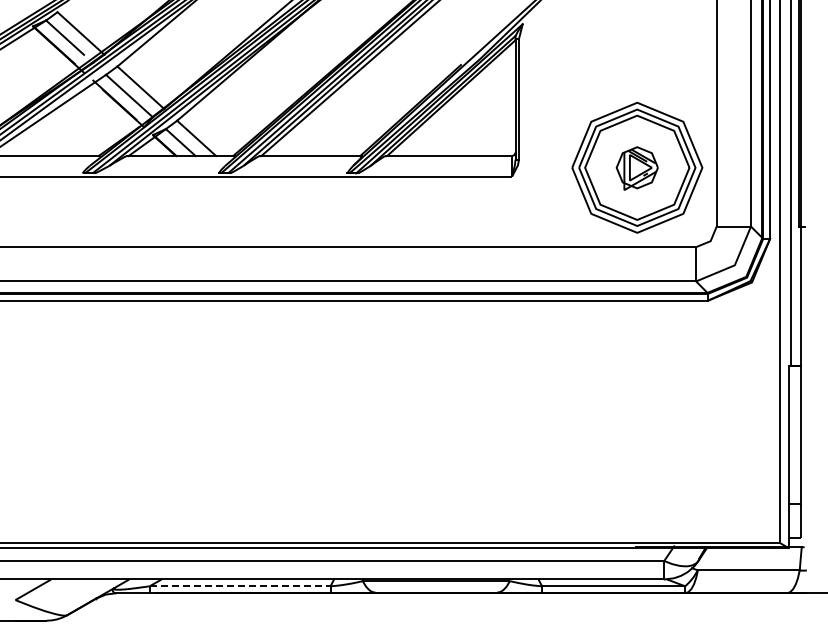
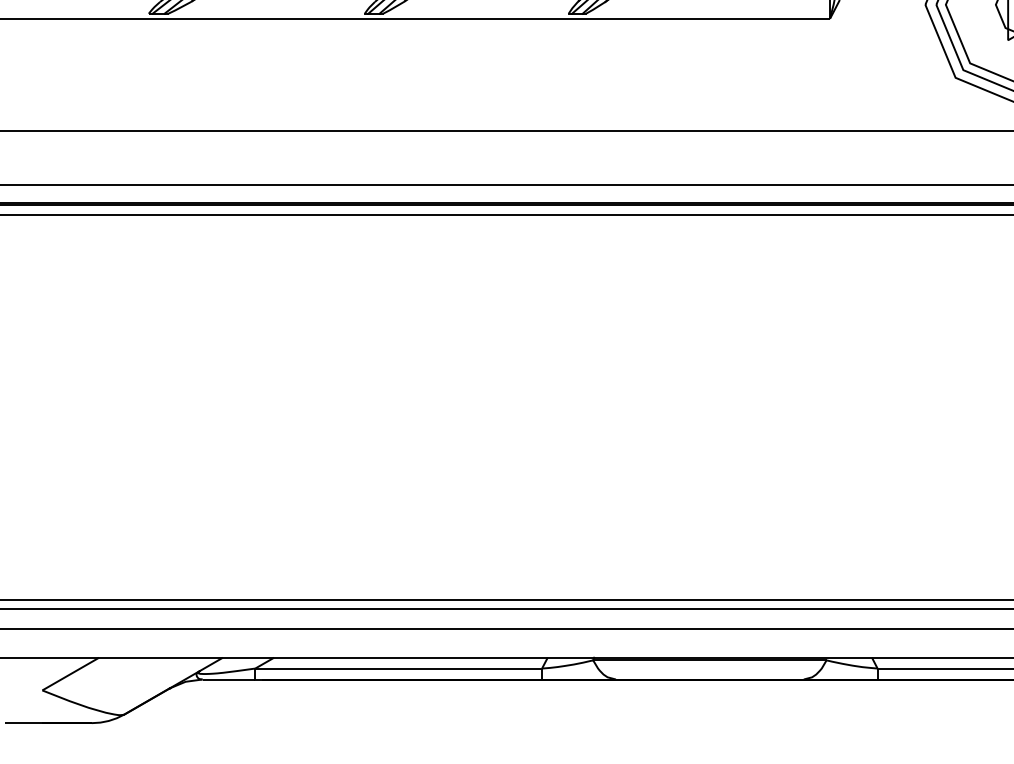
line: (240, 586) -> (399, 668), dashed -> solid

